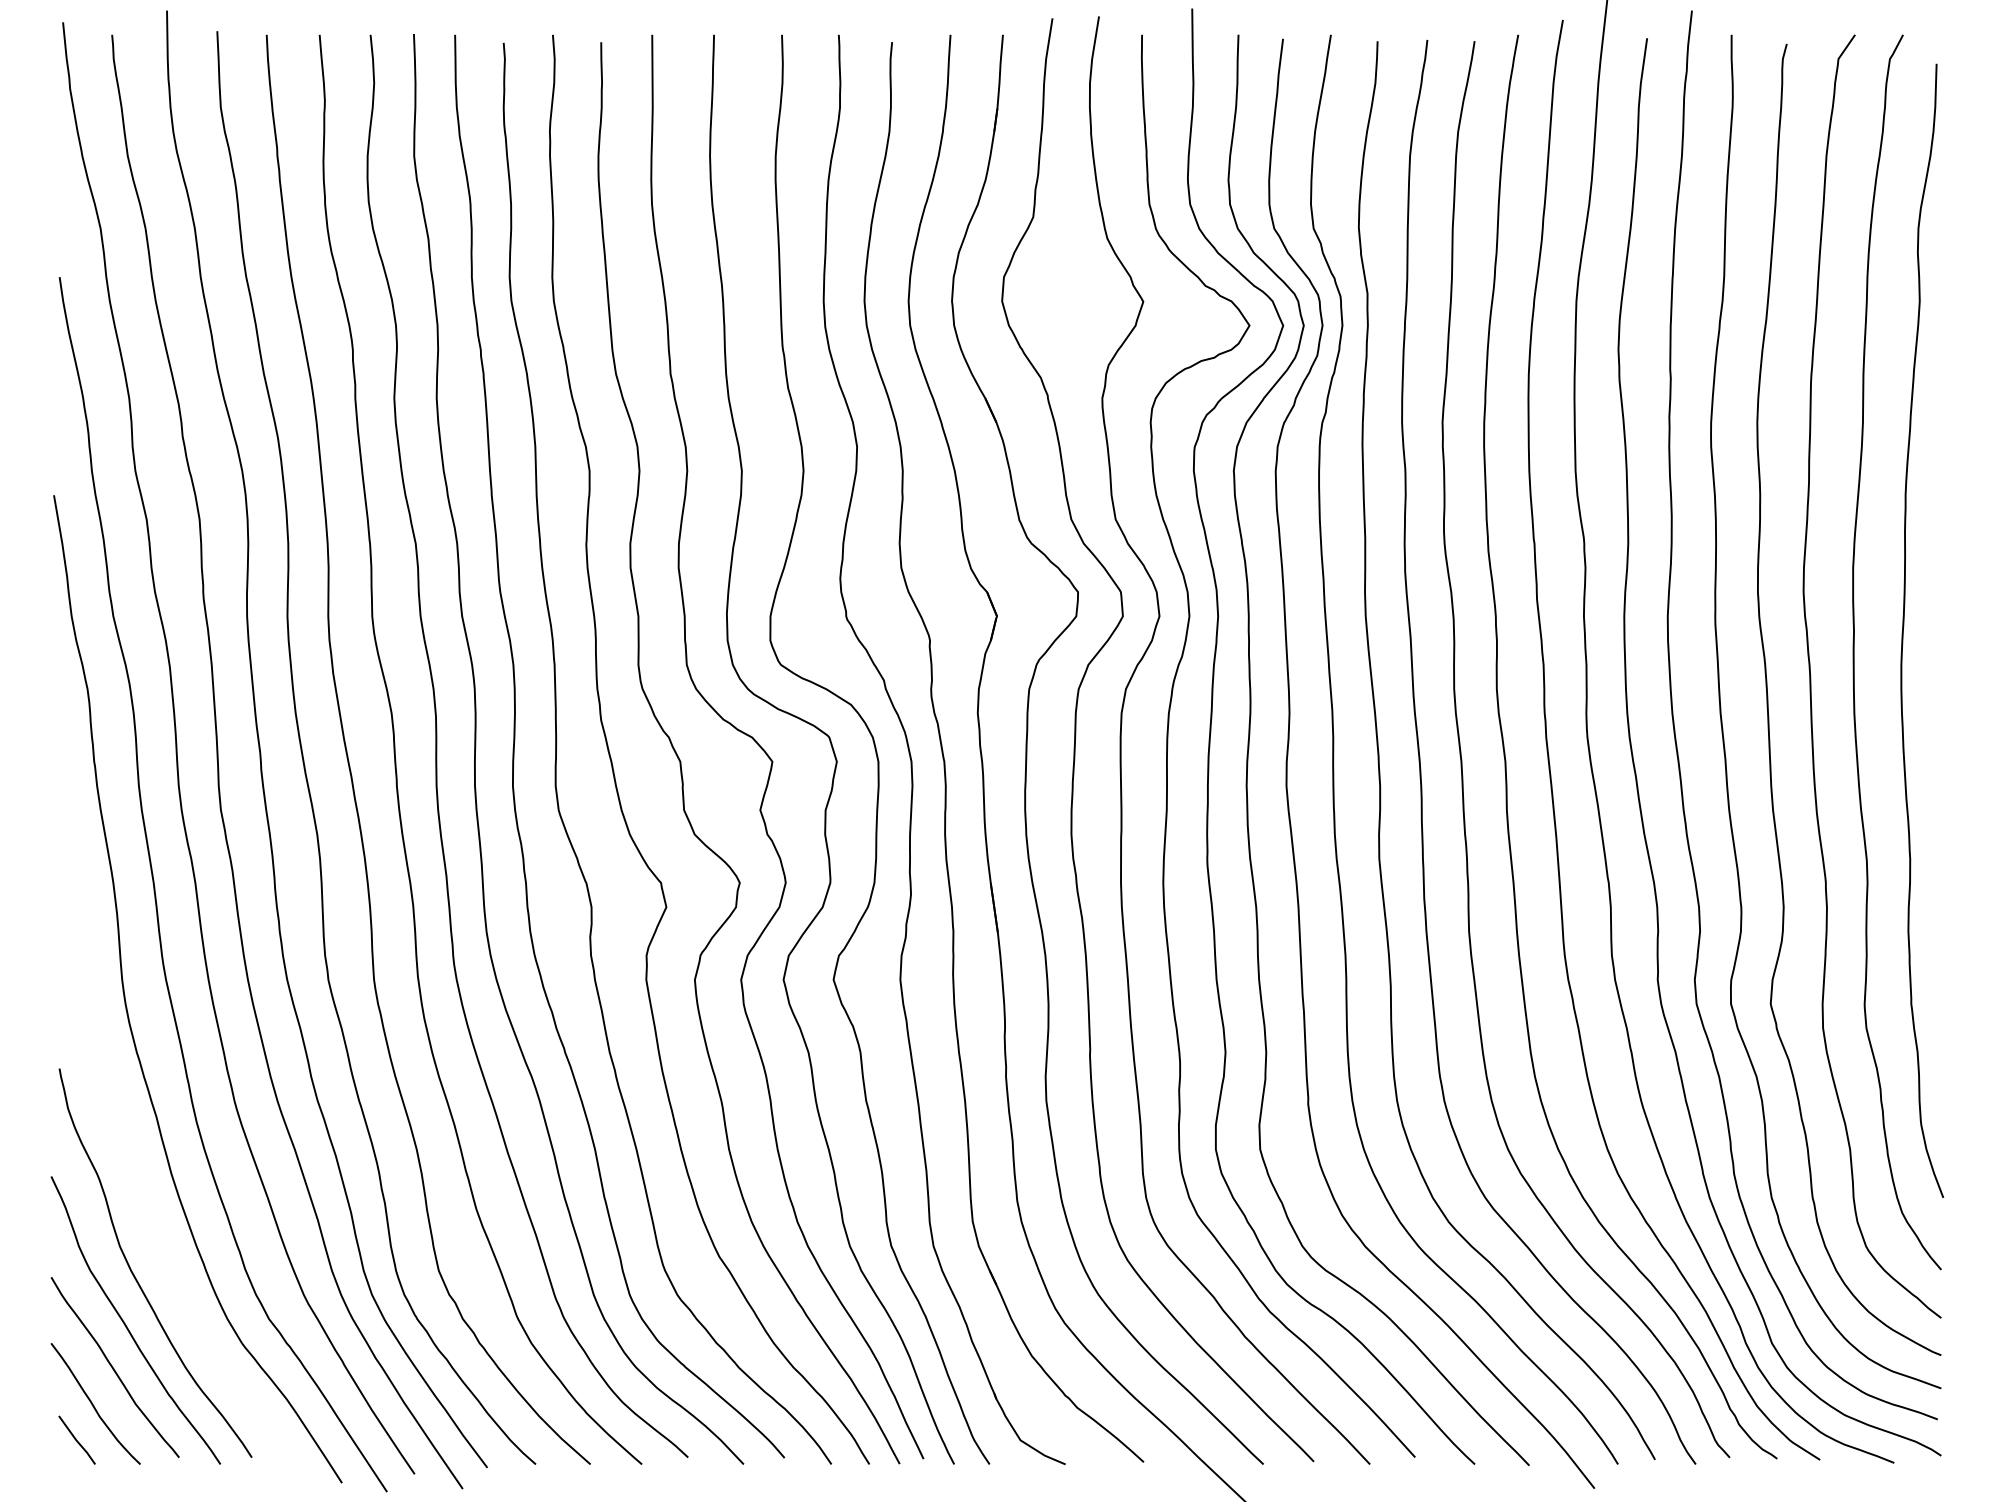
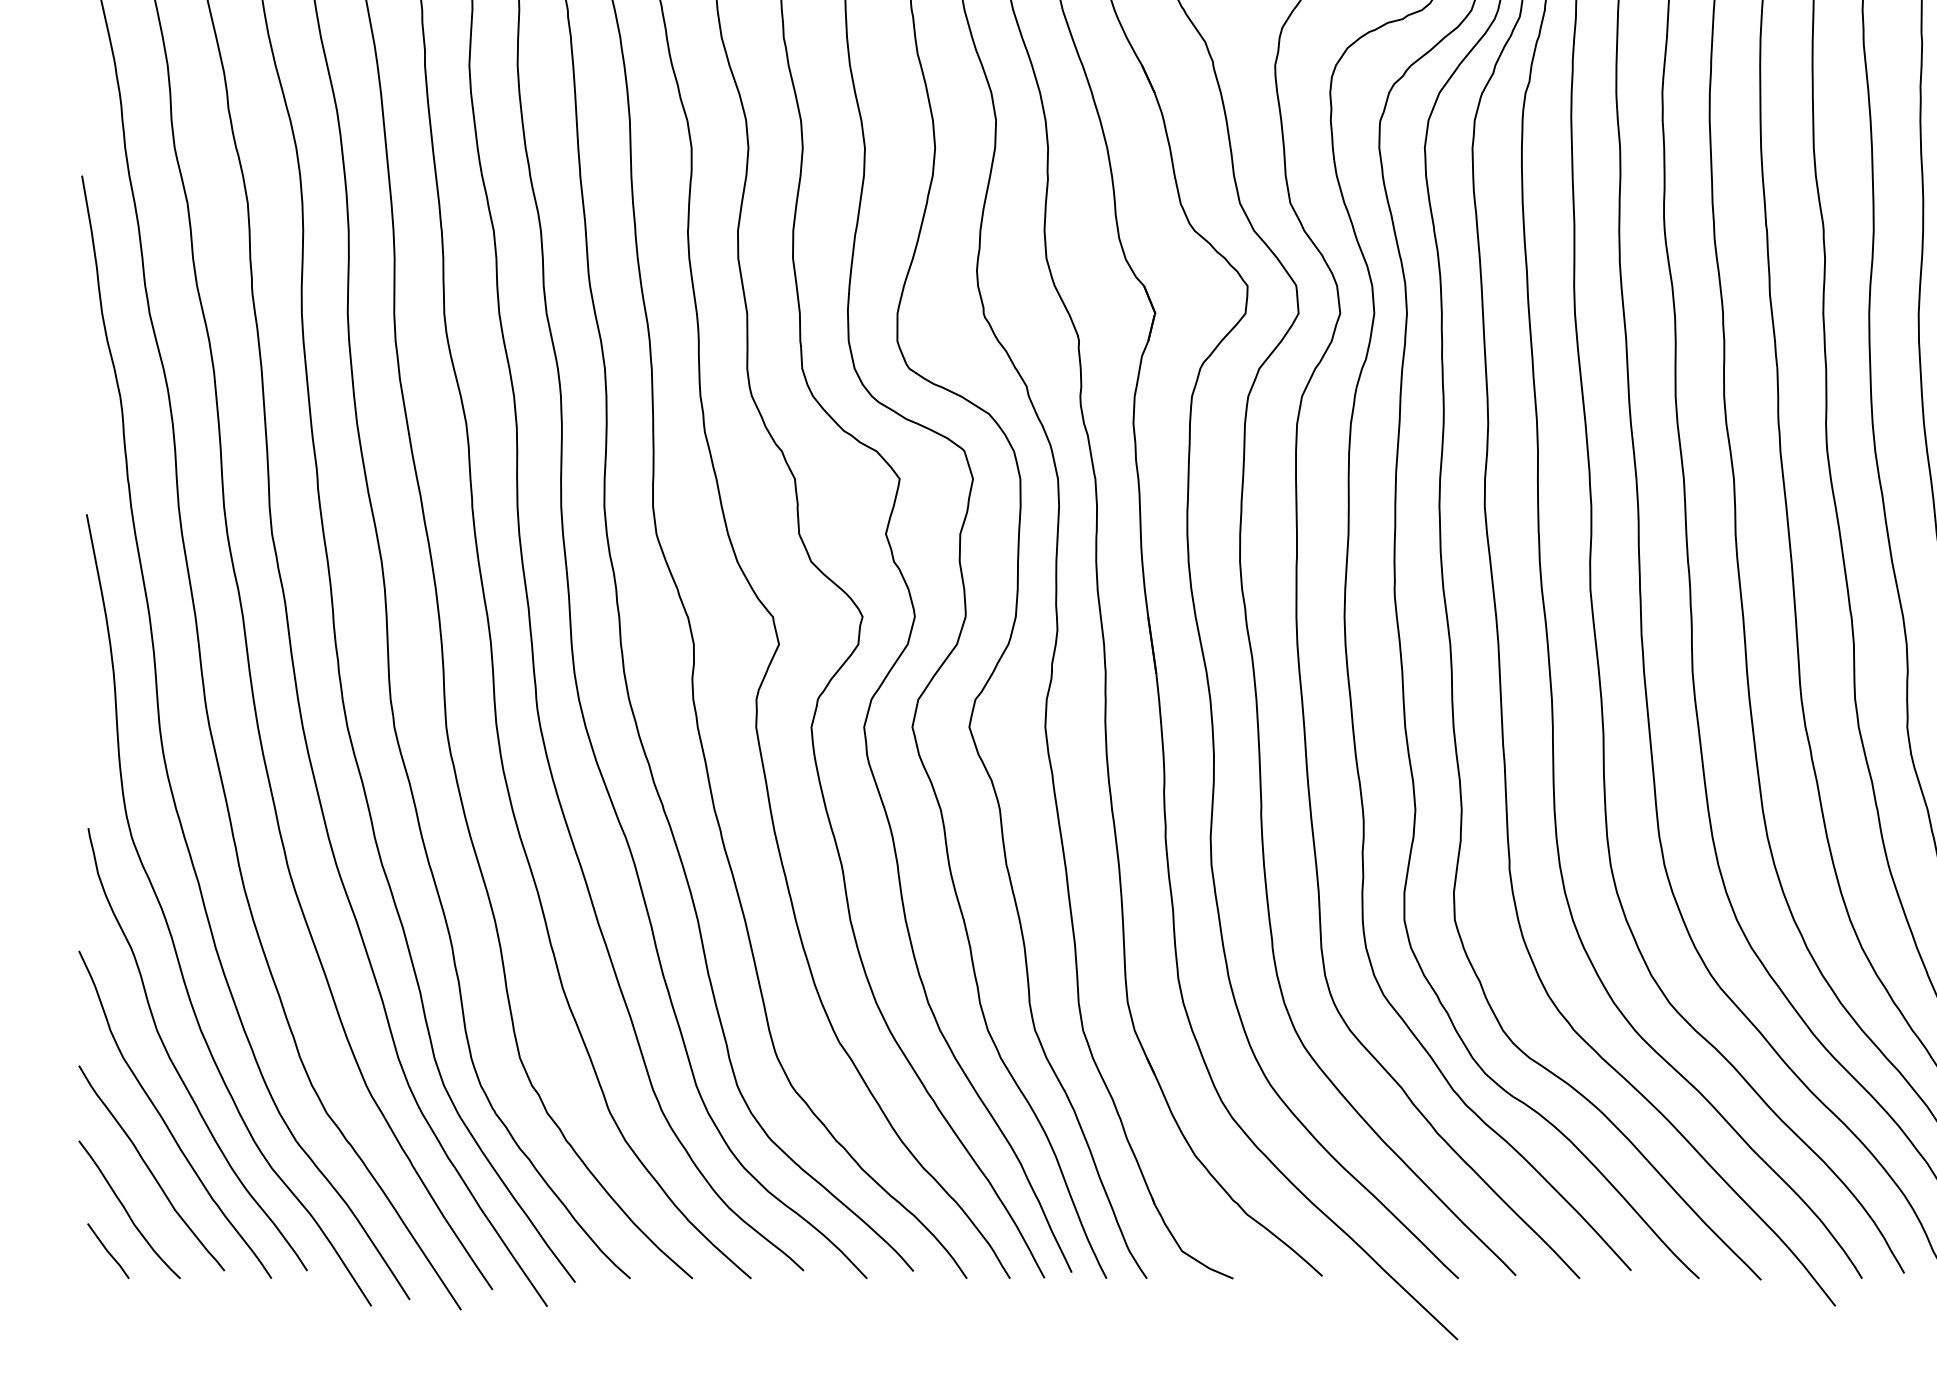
curve: (131, 1157) -> (170, 929), added

